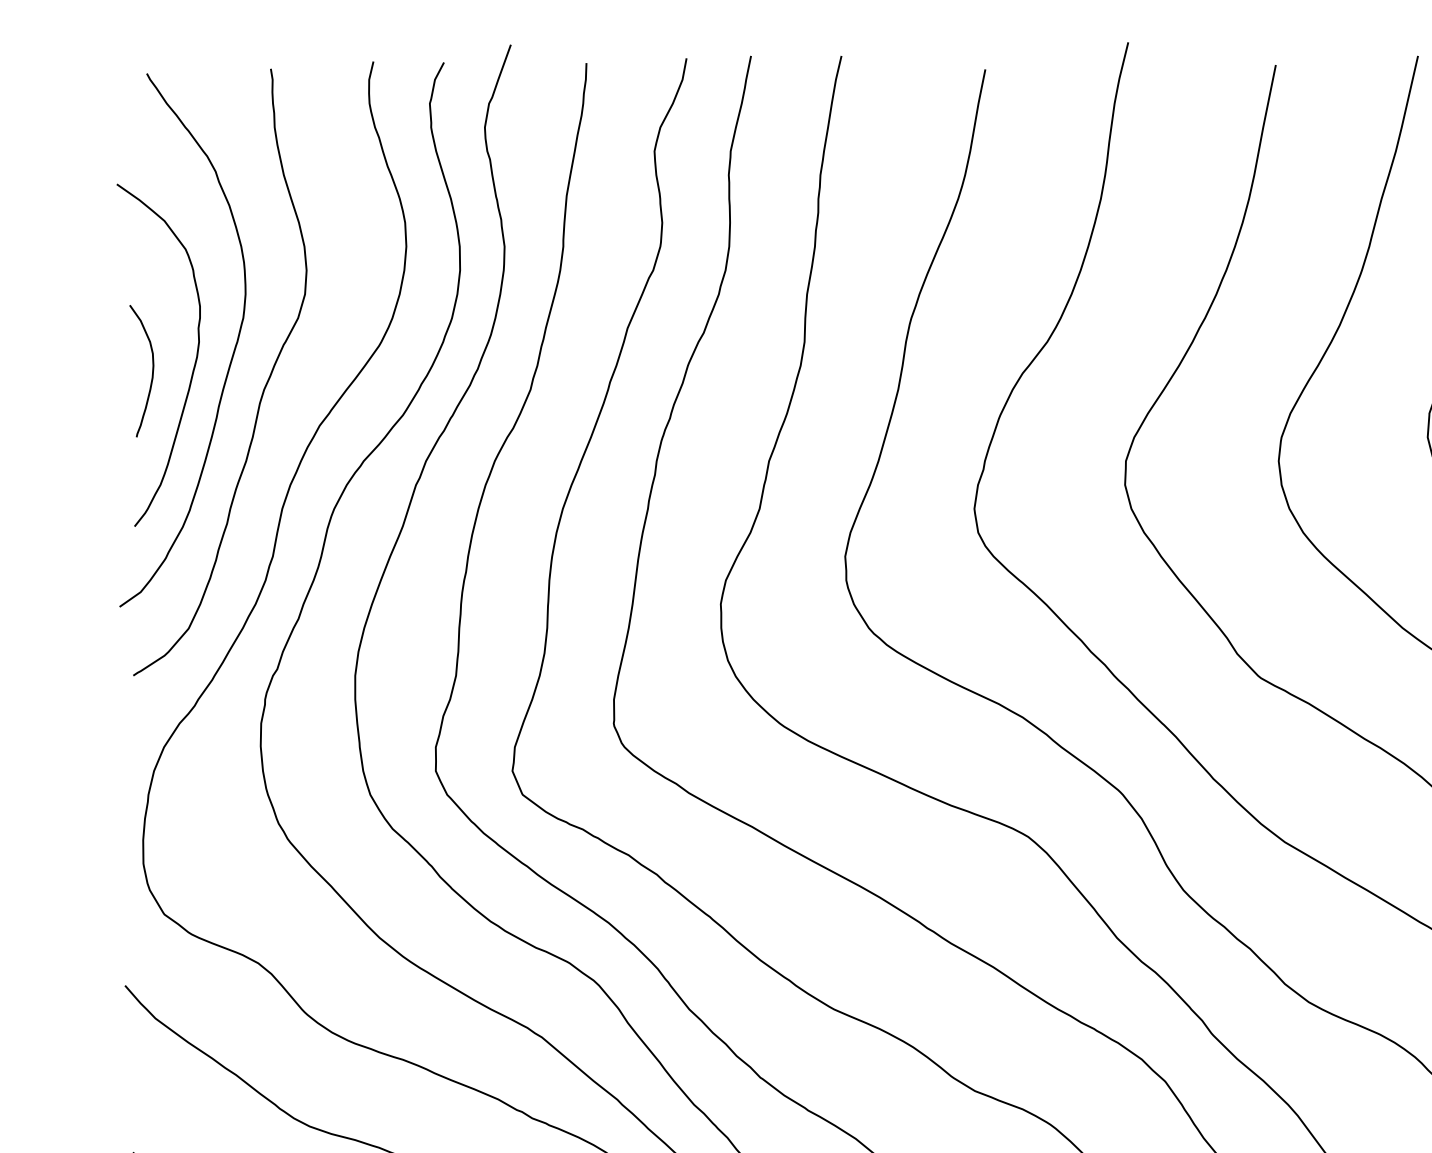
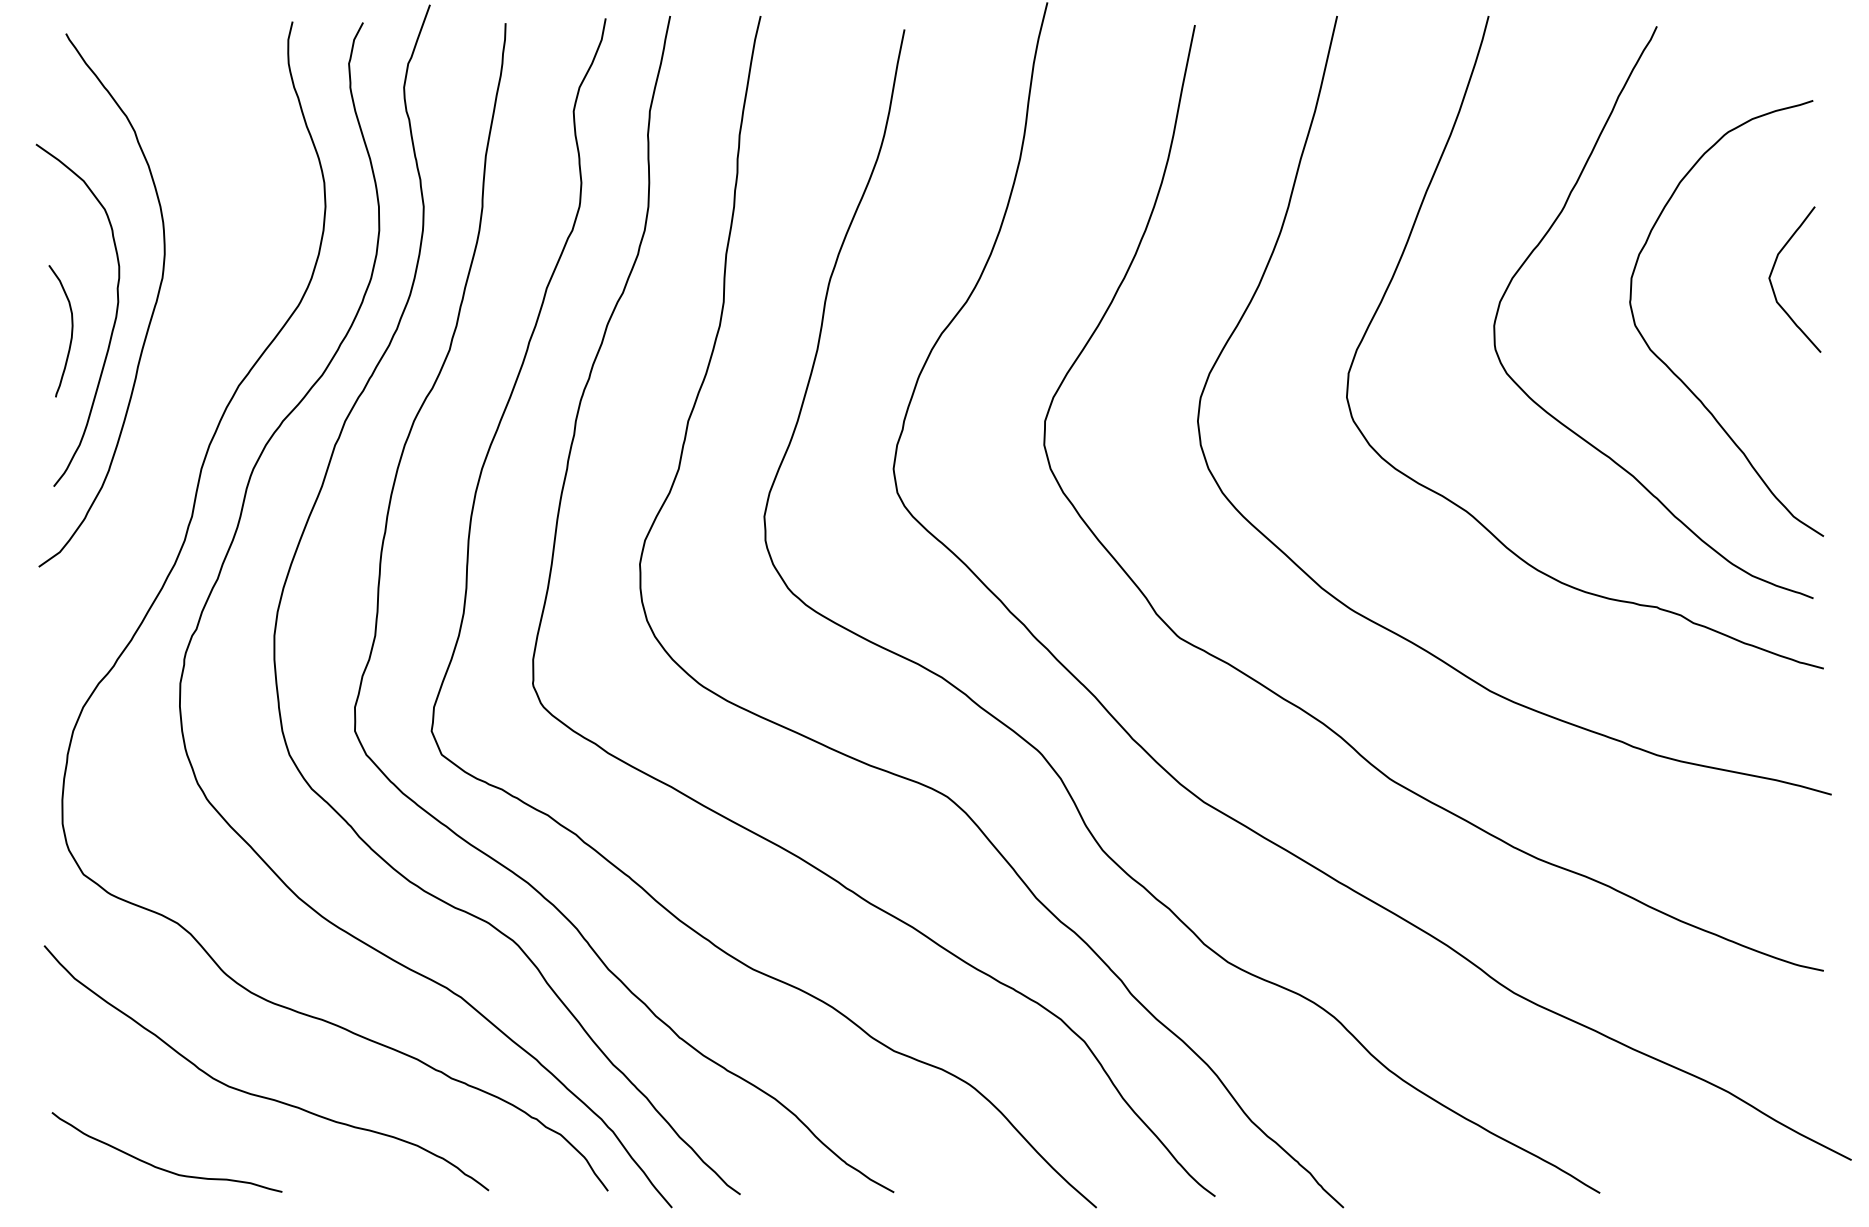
curve: (263, 388) -> (182, 348), removed

